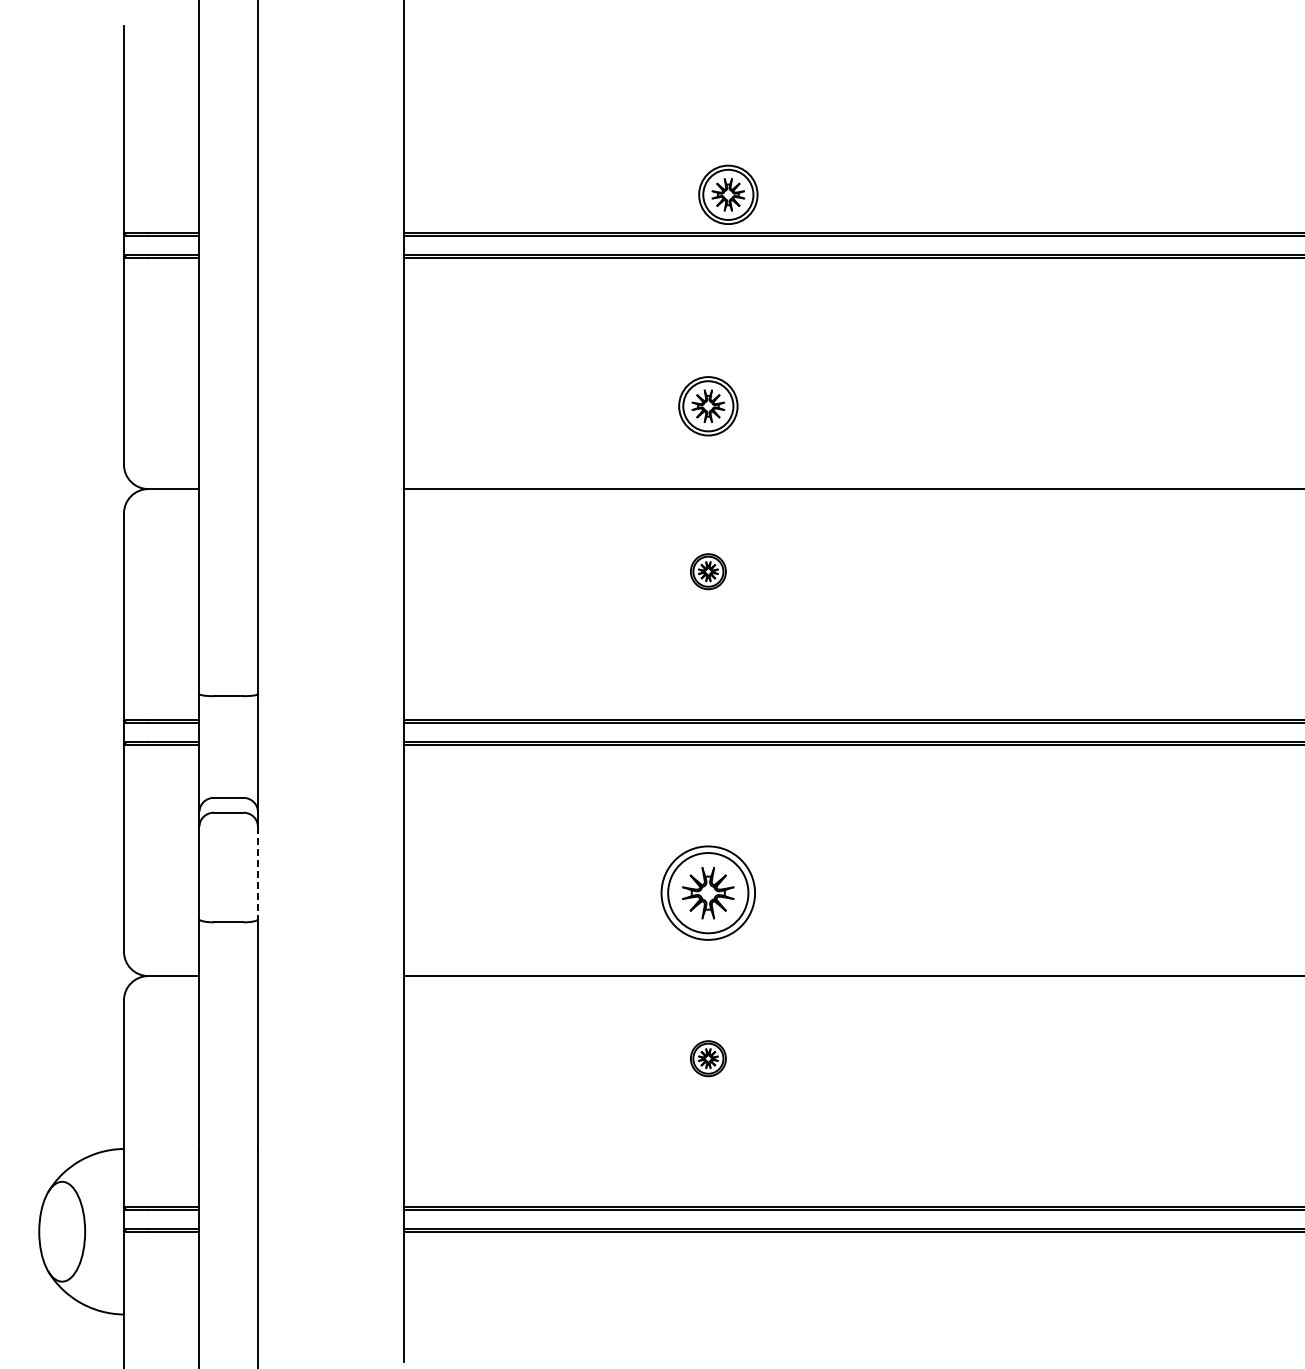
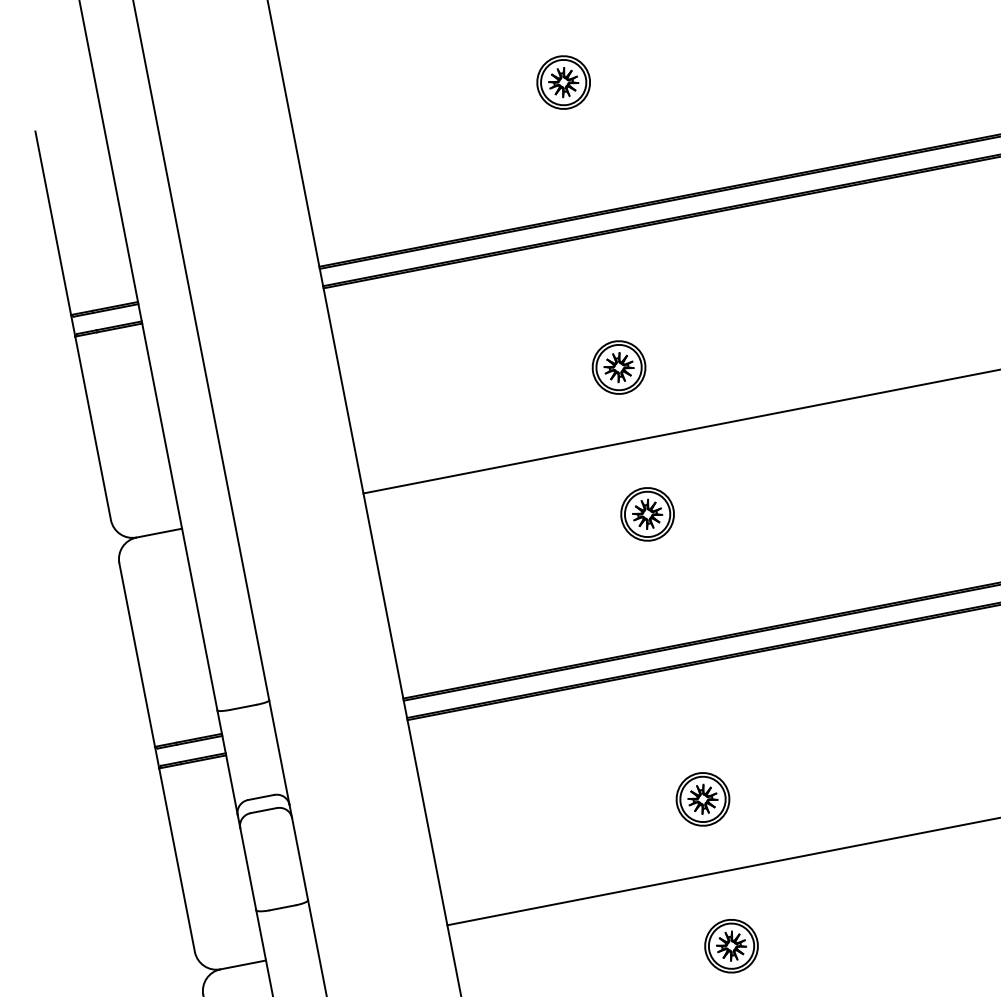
part: (728, 194) -> (563, 82), moved
part: (708, 571) -> (647, 514), size x1.67
line: (257, 873) -> (299, 859), dashed -> solid
part: (708, 893) -> (703, 799), size x0.62
part: (708, 1058) -> (731, 945), size x1.67

